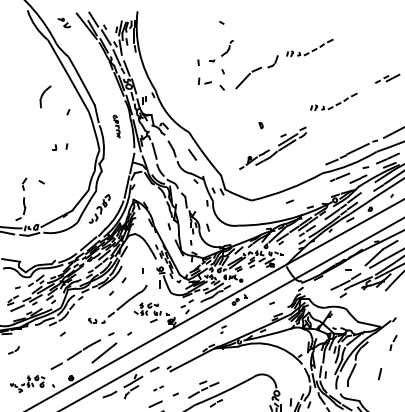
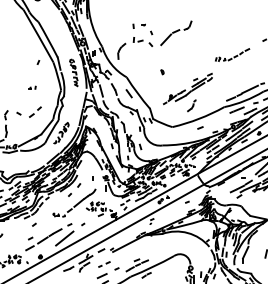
part: (309, 47) -> (214, 15), removed
part: (227, 48) -> (192, 105), moved
part: (45, 96) -> (121, 51), moved
part: (260, 125) -> (162, 72), moved
part: (116, 126) -> (73, 72), size x1.67
part: (60, 146) -> (32, 87), size x0.62
part: (63, 179) -> (34, 111), added
line: (57, 352) -> (30, 238), added
part: (158, 388) -> (104, 264), size x1.67

